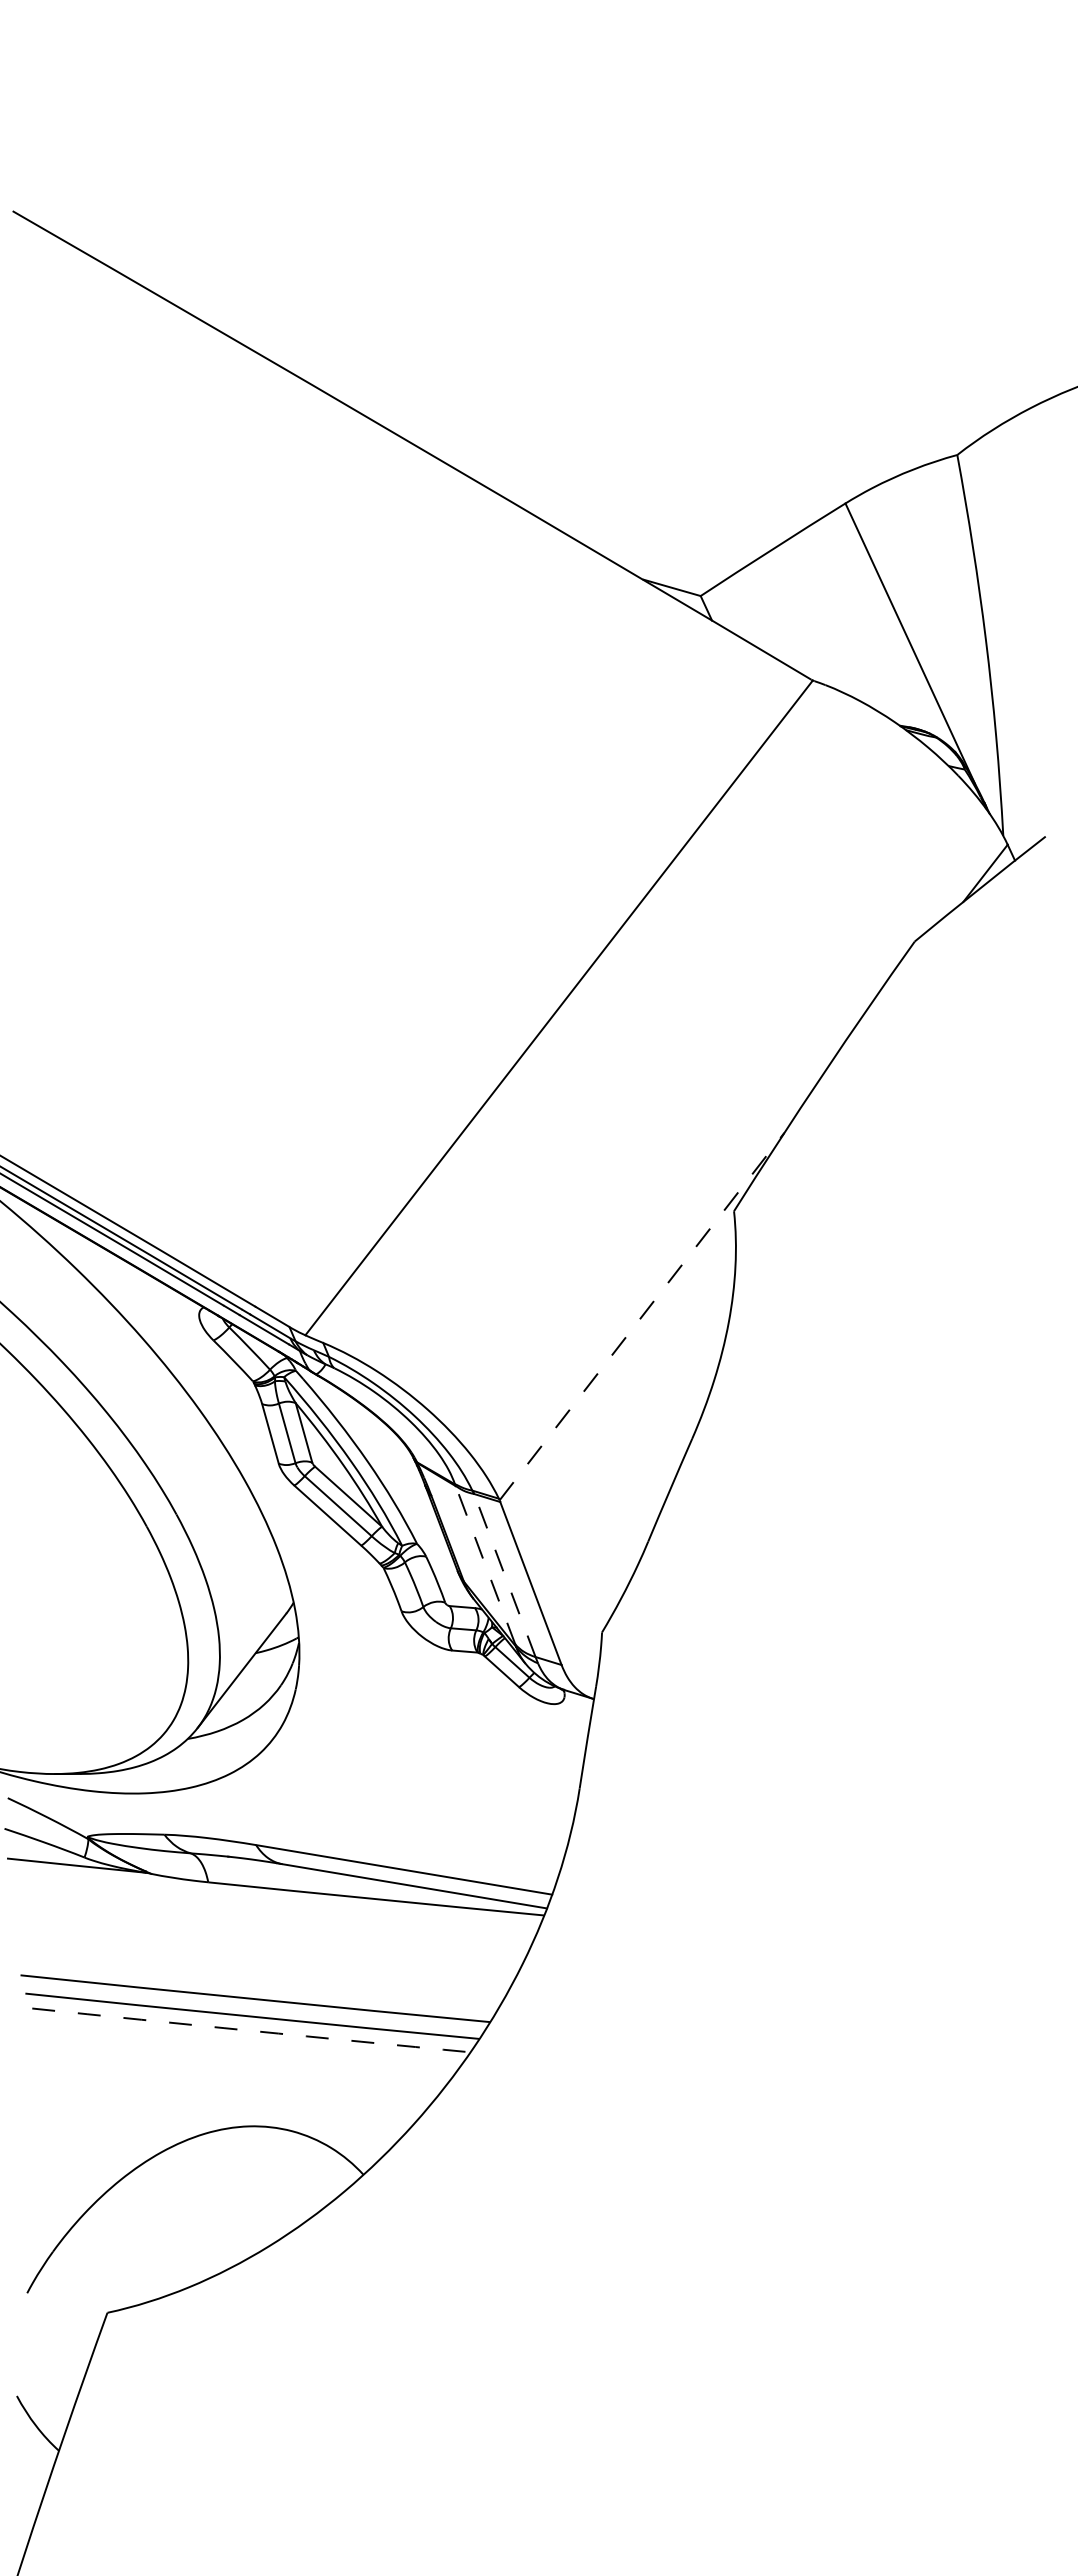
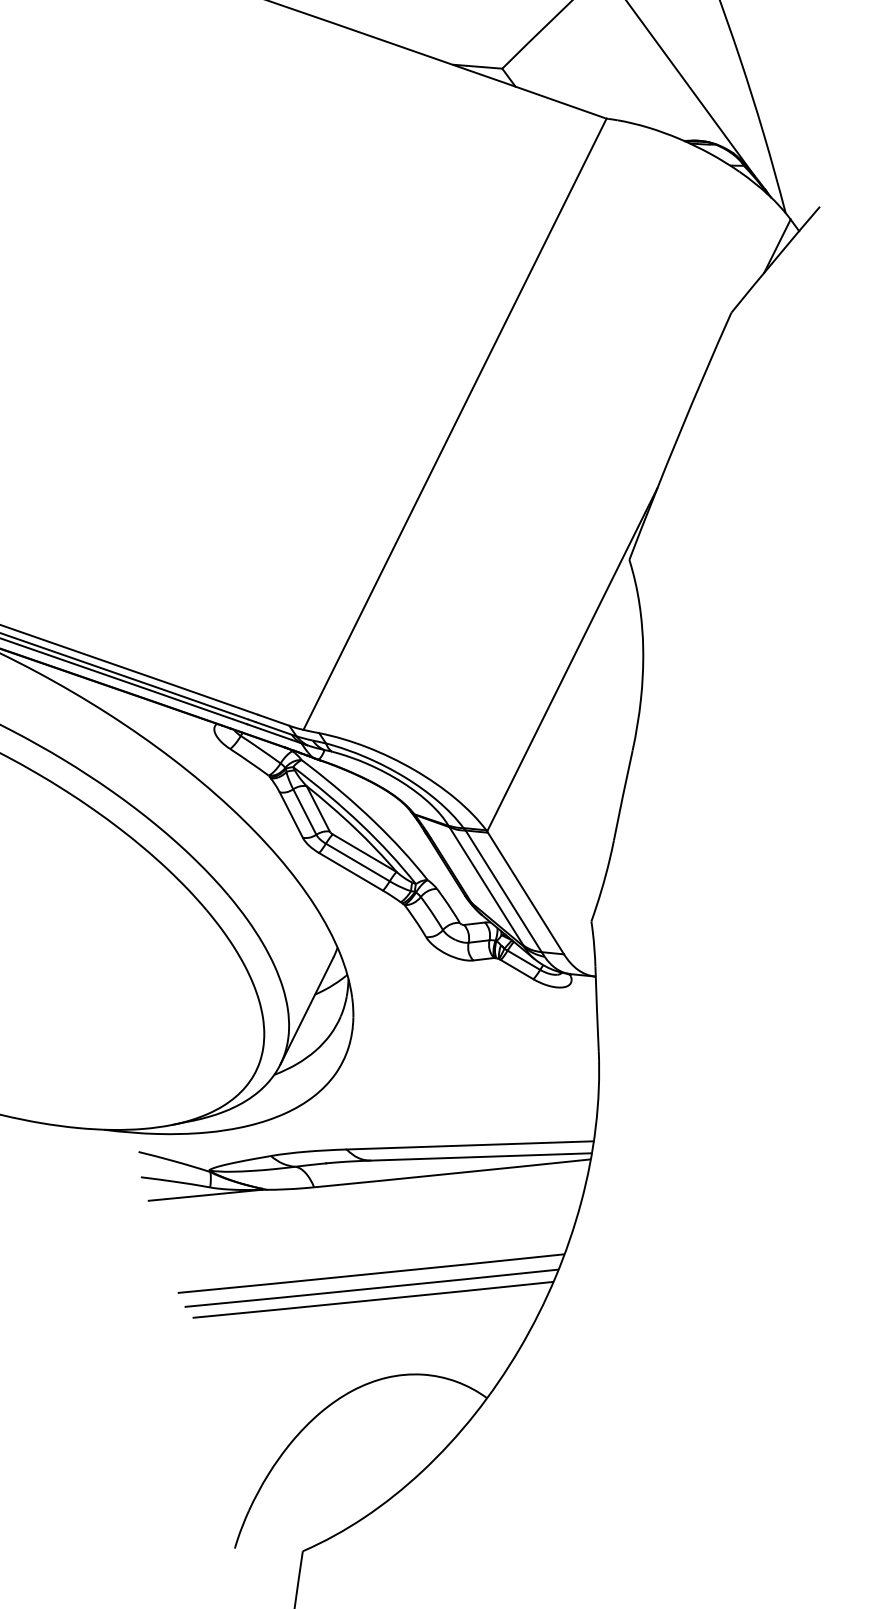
line: (642, 1316) -> (572, 659), dashed -> solid
line: (485, 1564) -> (486, 885), dashed -> solid
line: (504, 1575) -> (503, 891), dashed -> solid
arc: (251, 2030) -> (373, 1299), dashed -> solid

